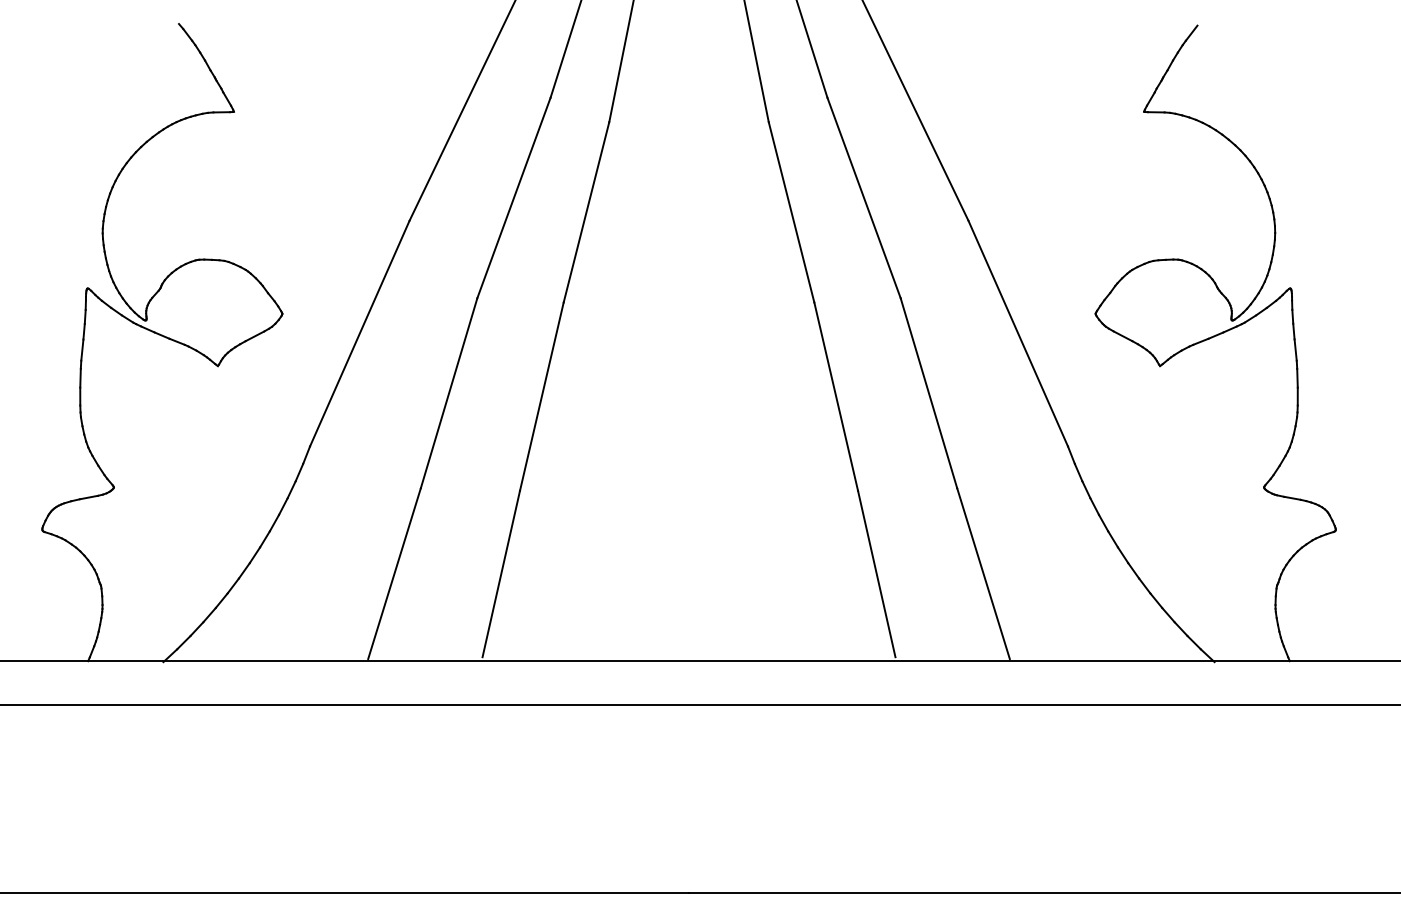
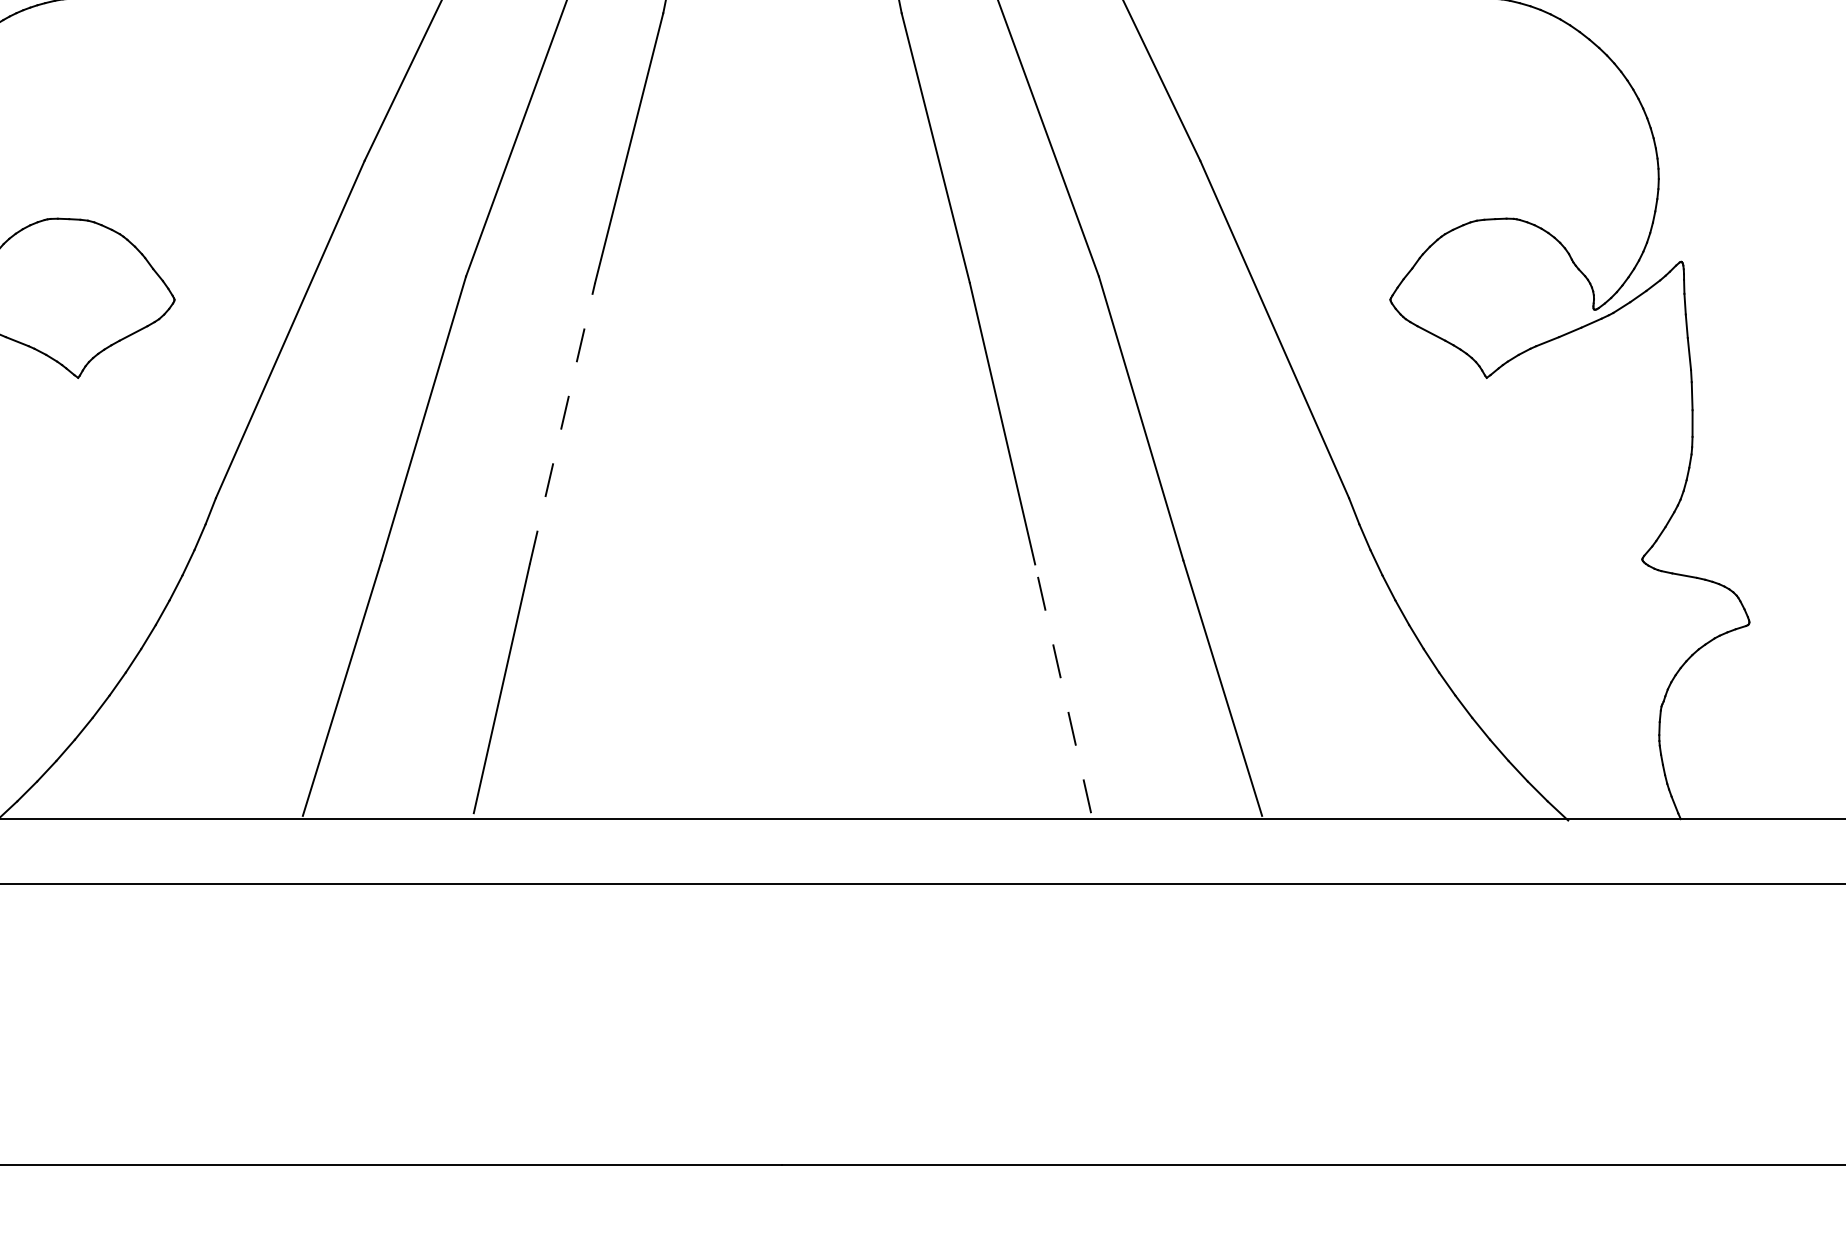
line: (541, 396) -> (561, 423), solid -> dashed
line: (876, 573) -> (1062, 688), solid -> dashed

